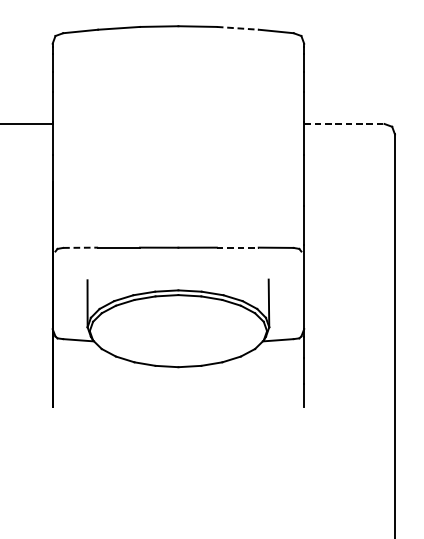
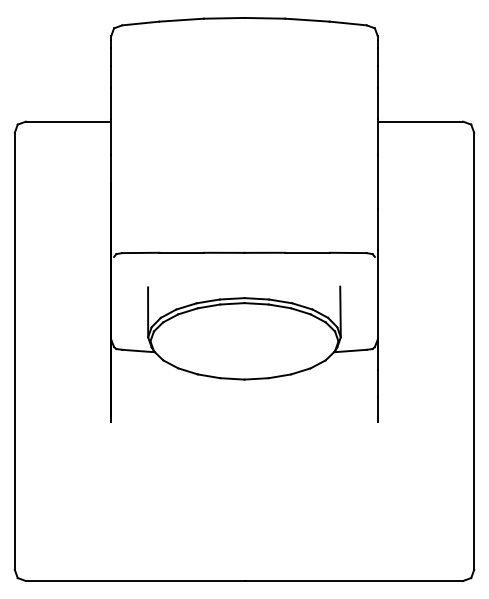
line: (237, 28) -> (307, 20), dashed -> solid
line: (344, 123) -> (420, 121), dashed -> solid
line: (80, 247) -> (140, 252), dashed -> solid
line: (237, 247) -> (307, 252), dashed -> solid

